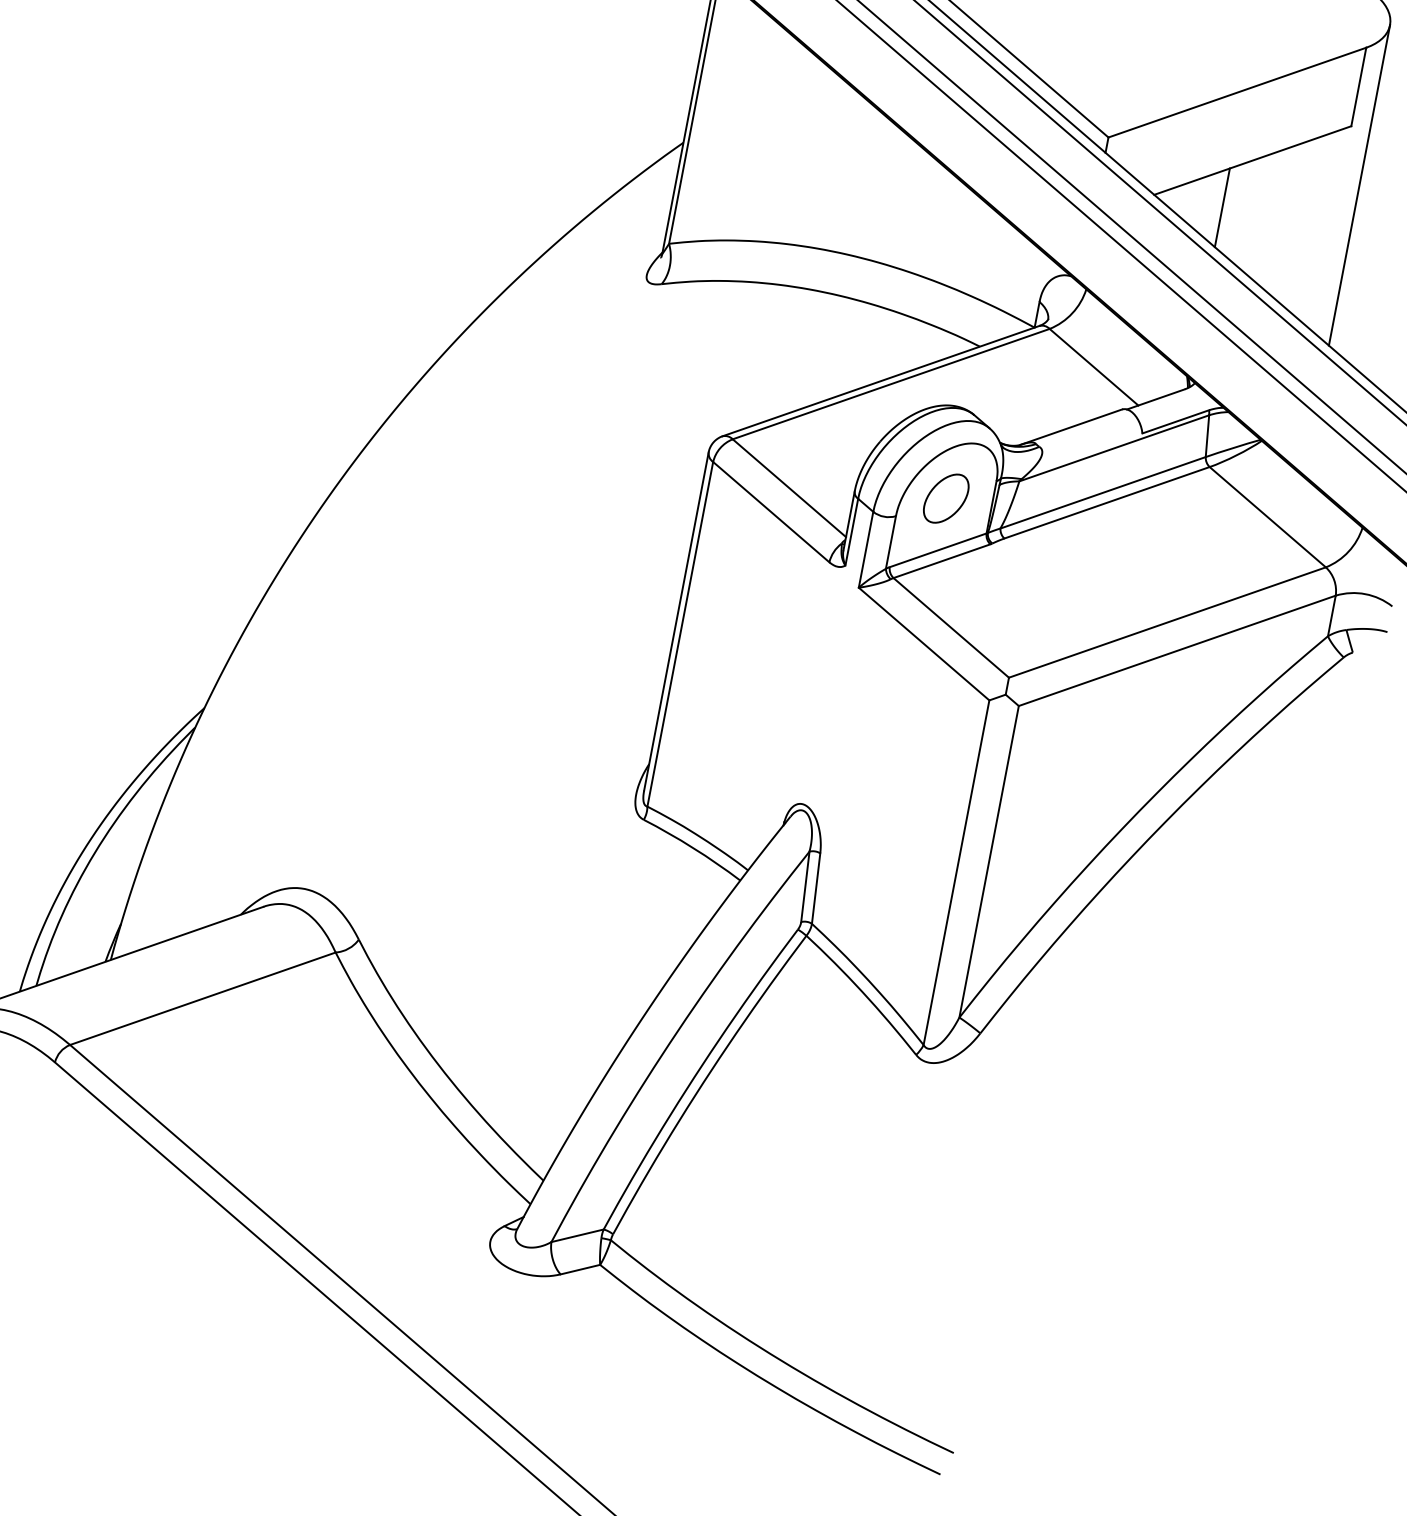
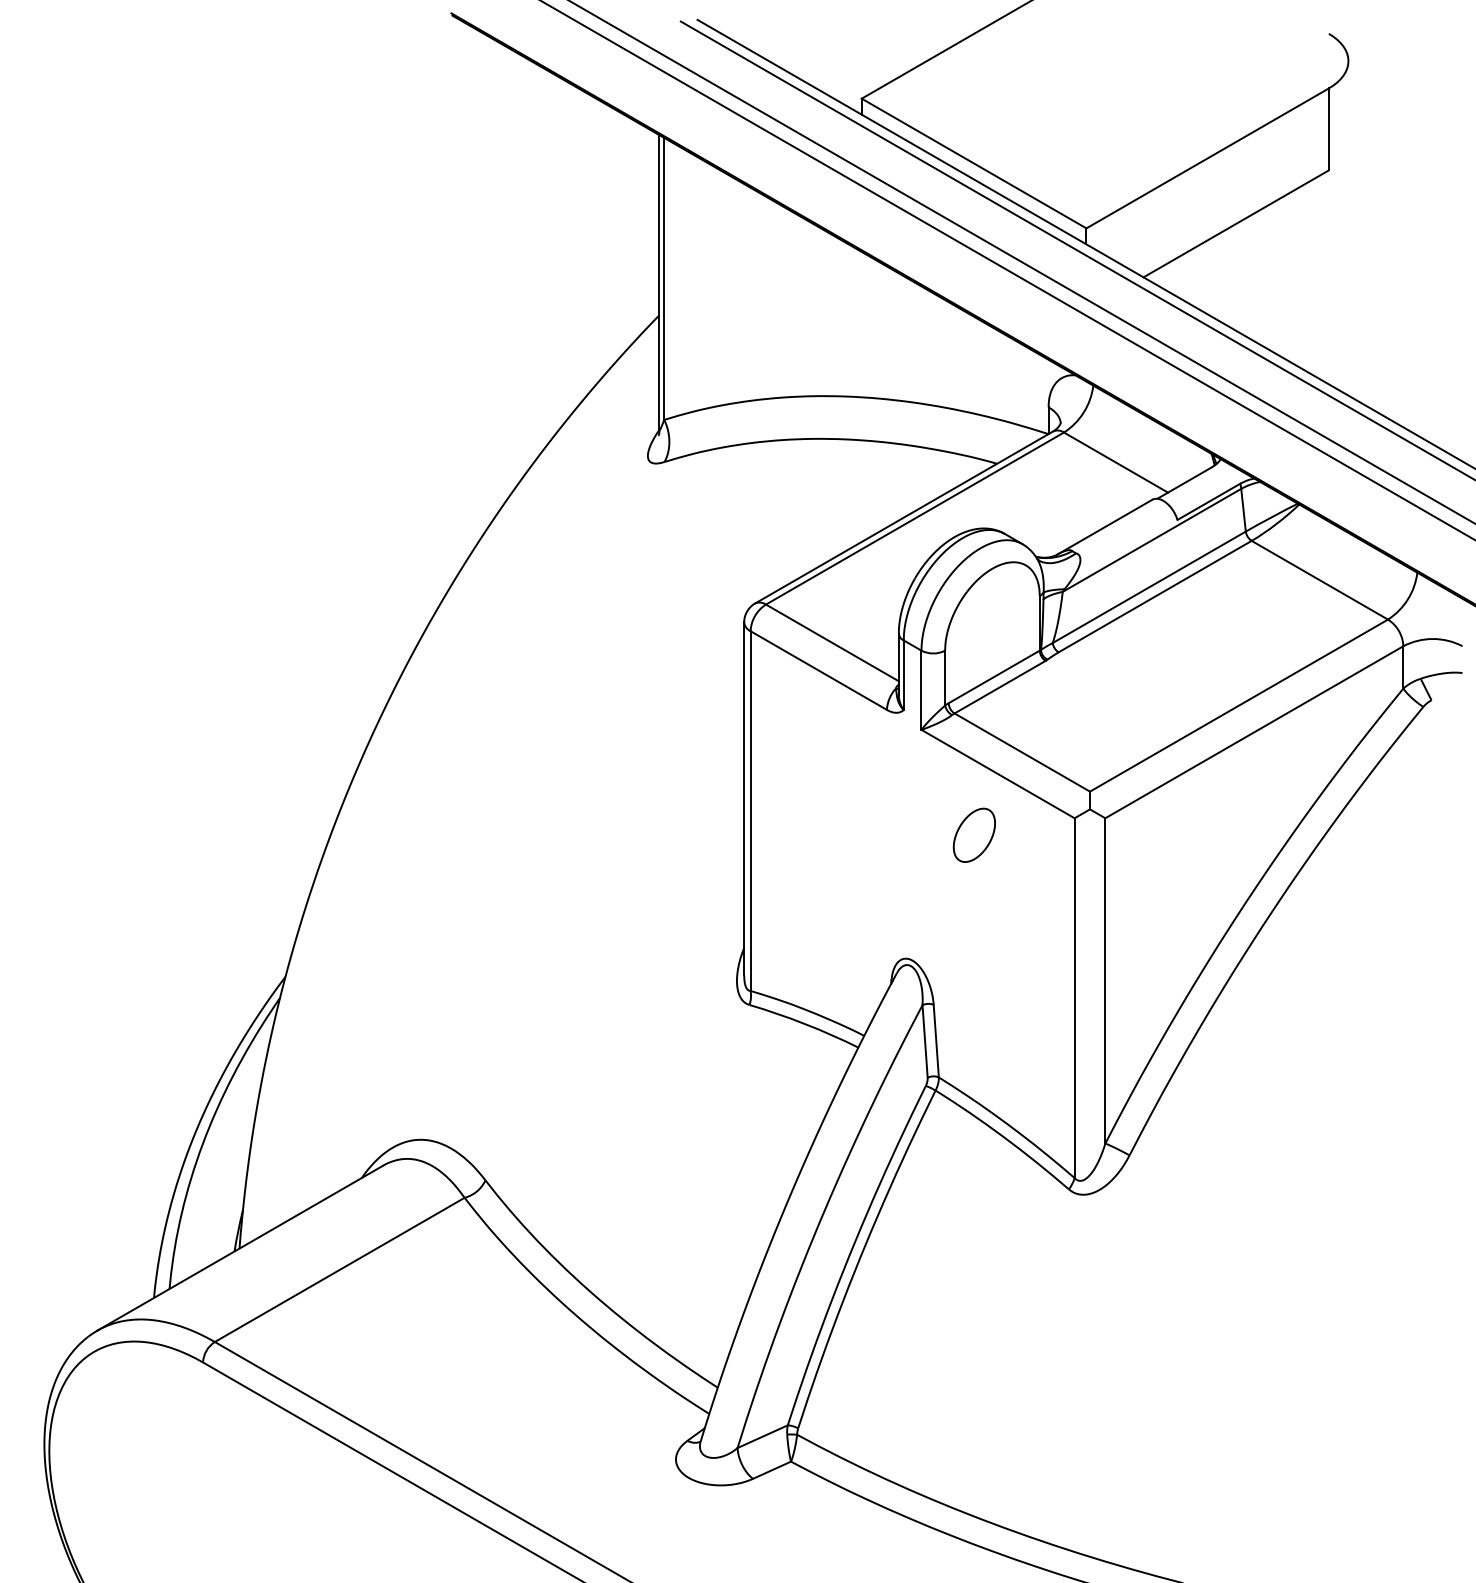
line: (1359, 185) -> (1348, 228), removed
line: (1222, 207) -> (1214, 277), removed
part: (945, 497) -> (973, 834), moved

